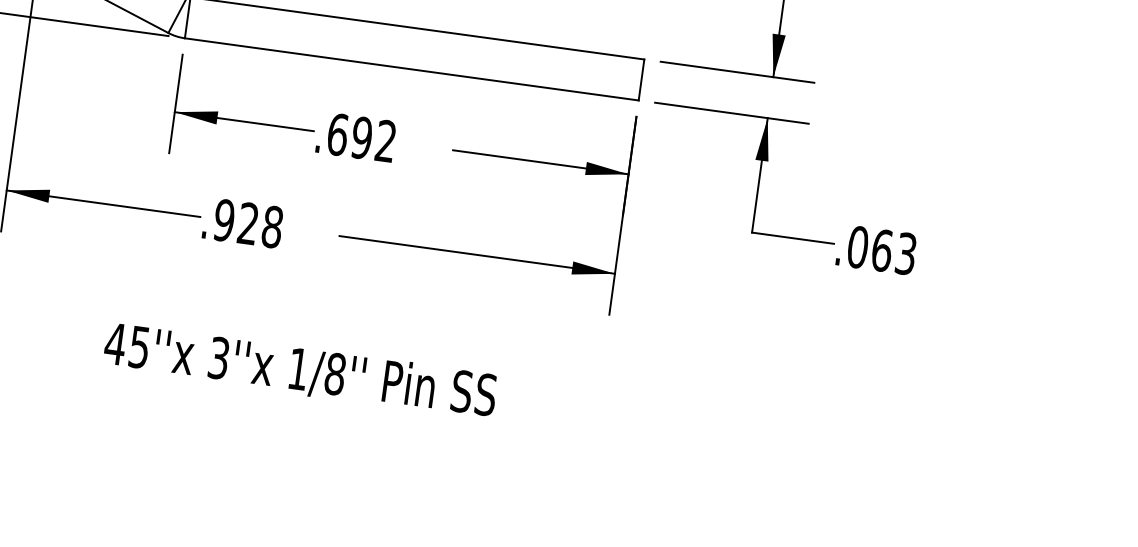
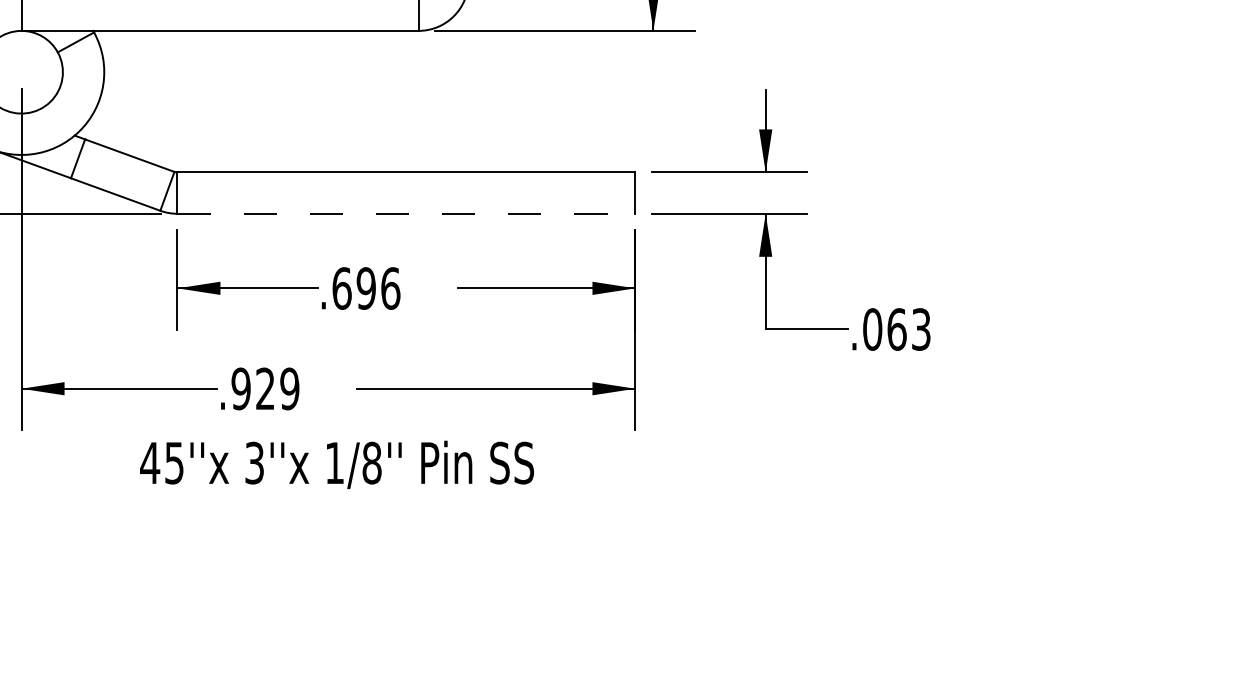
line: (411, 69) -> (406, 213), solid -> dashed
text: (385, 141) -> (390, 288), .692 -> .696
text: (272, 226) -> (289, 388), .928 -> .929
text: (300, 370) -> (337, 464), moved

